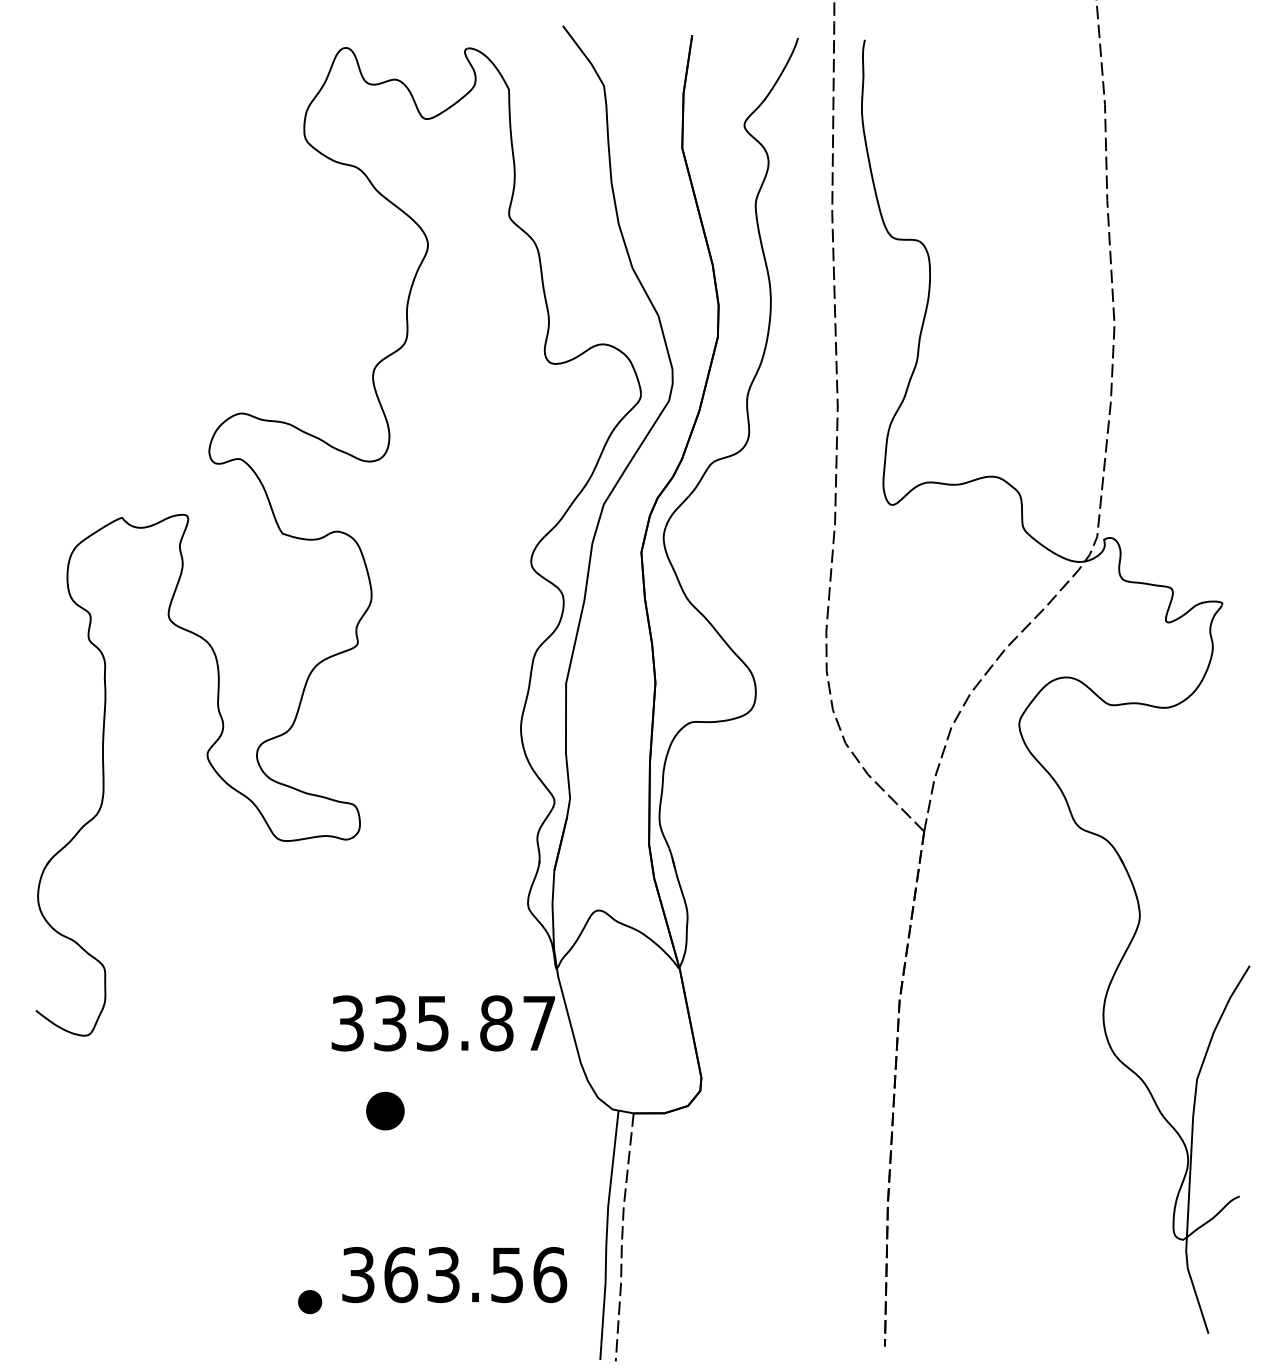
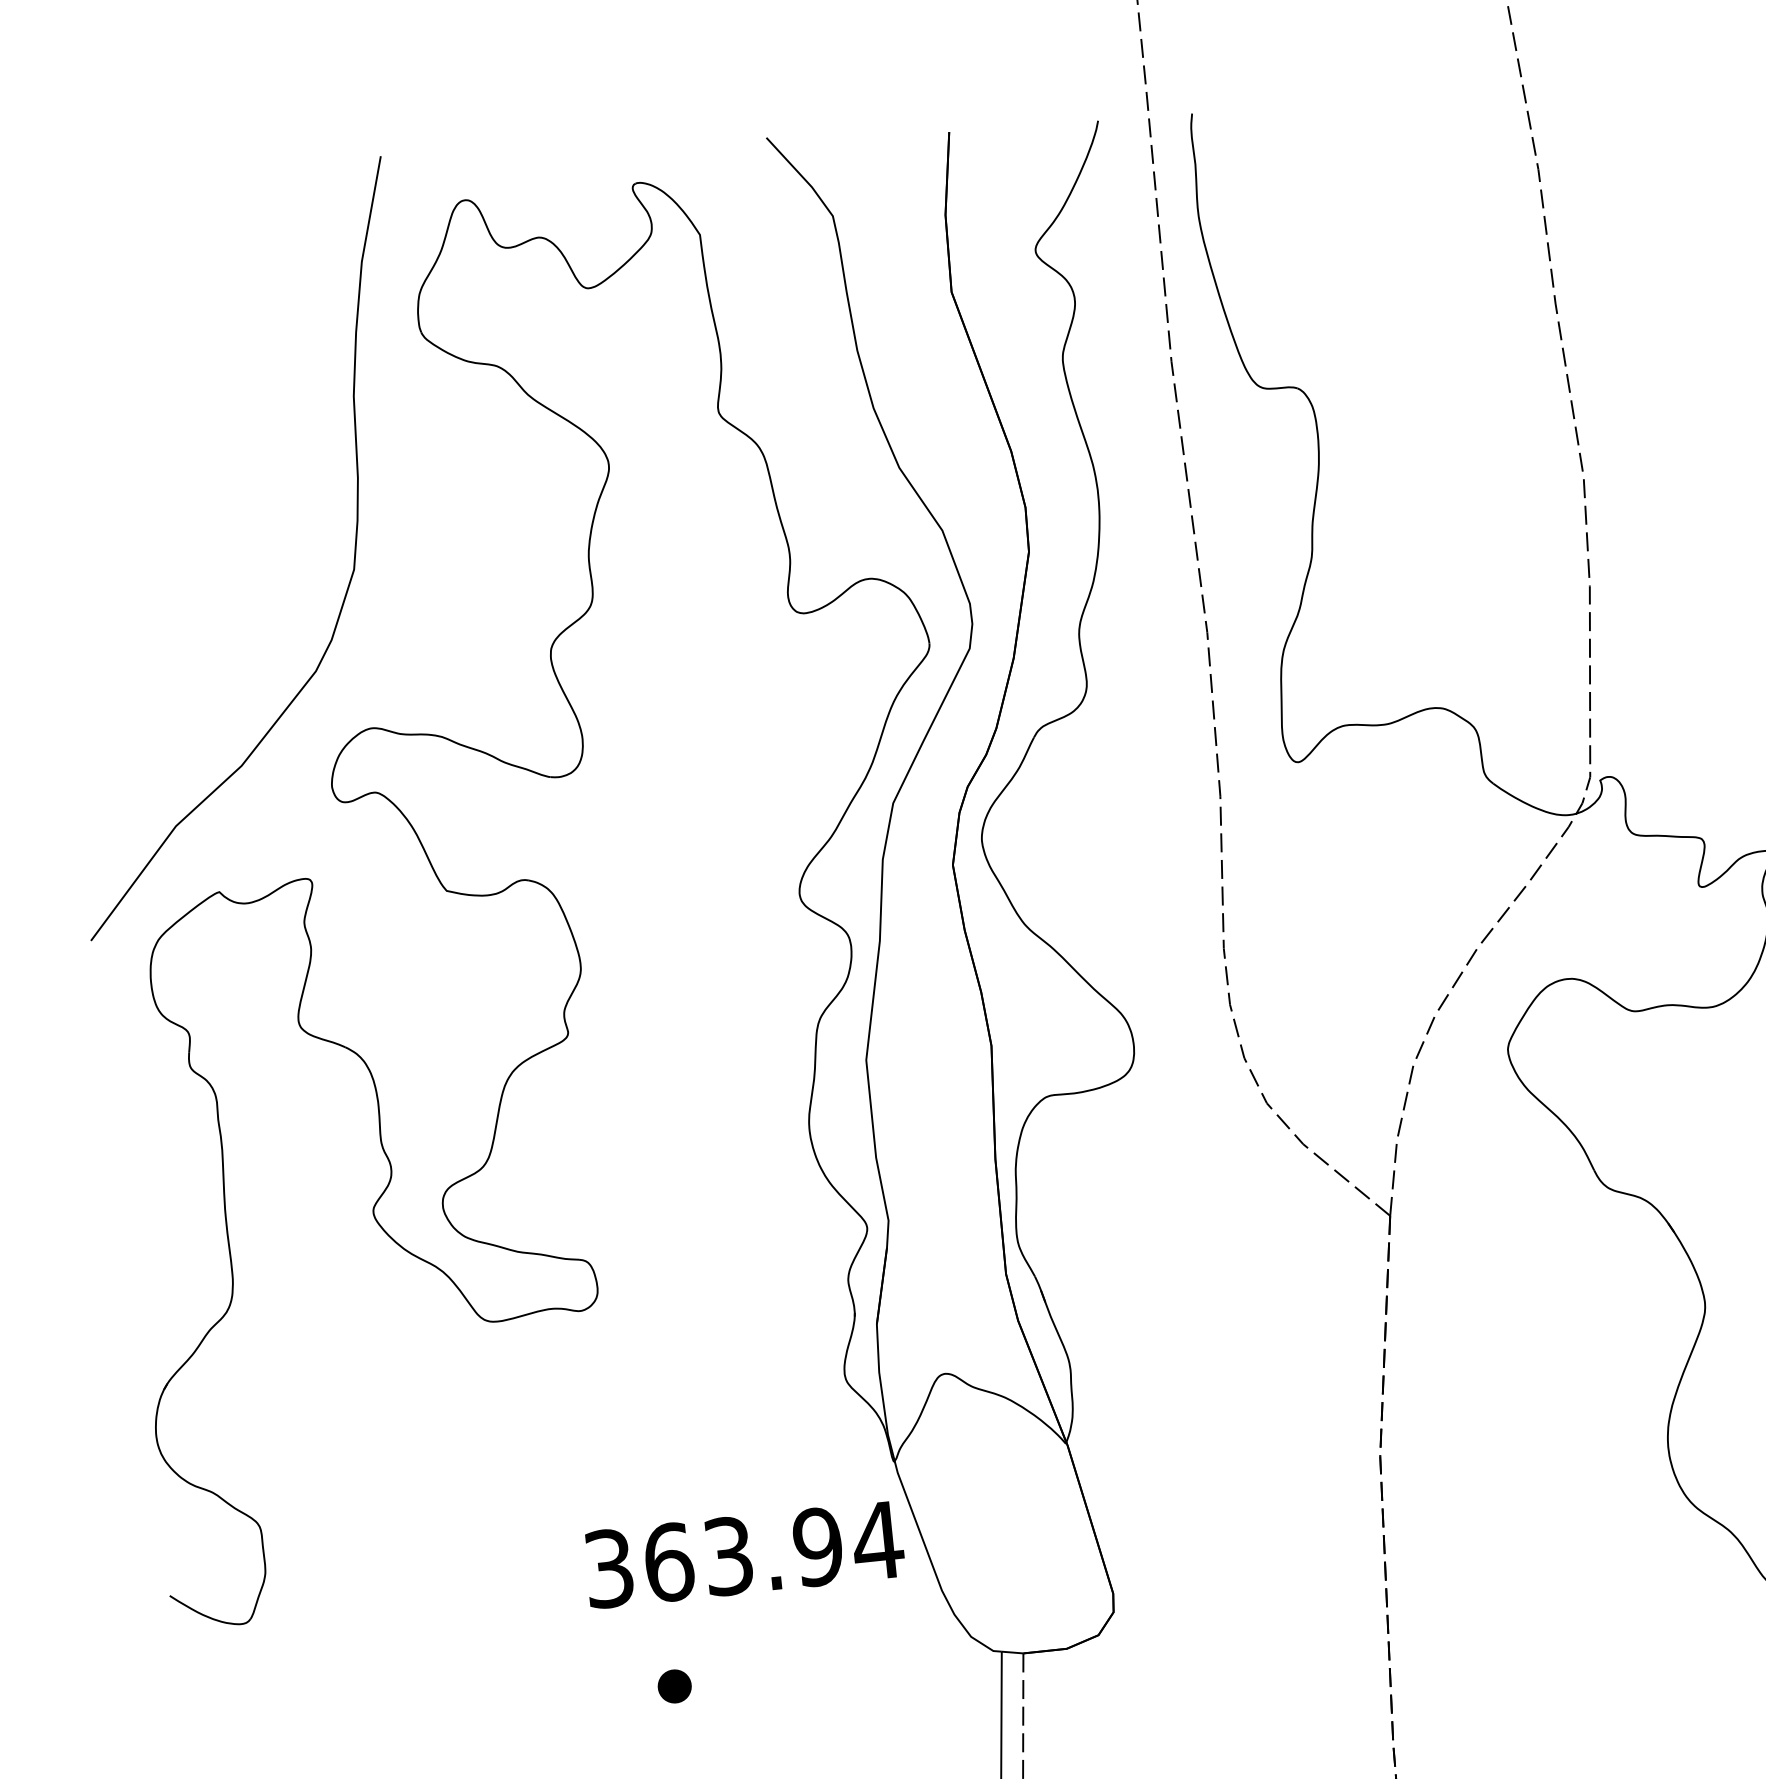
curve: (234, 311) -> (347, 586), added
text: (465, 1023) -> (774, 1551), 335.87 -> 363.94
part: (385, 1111) -> (674, 1686), size x0.62

